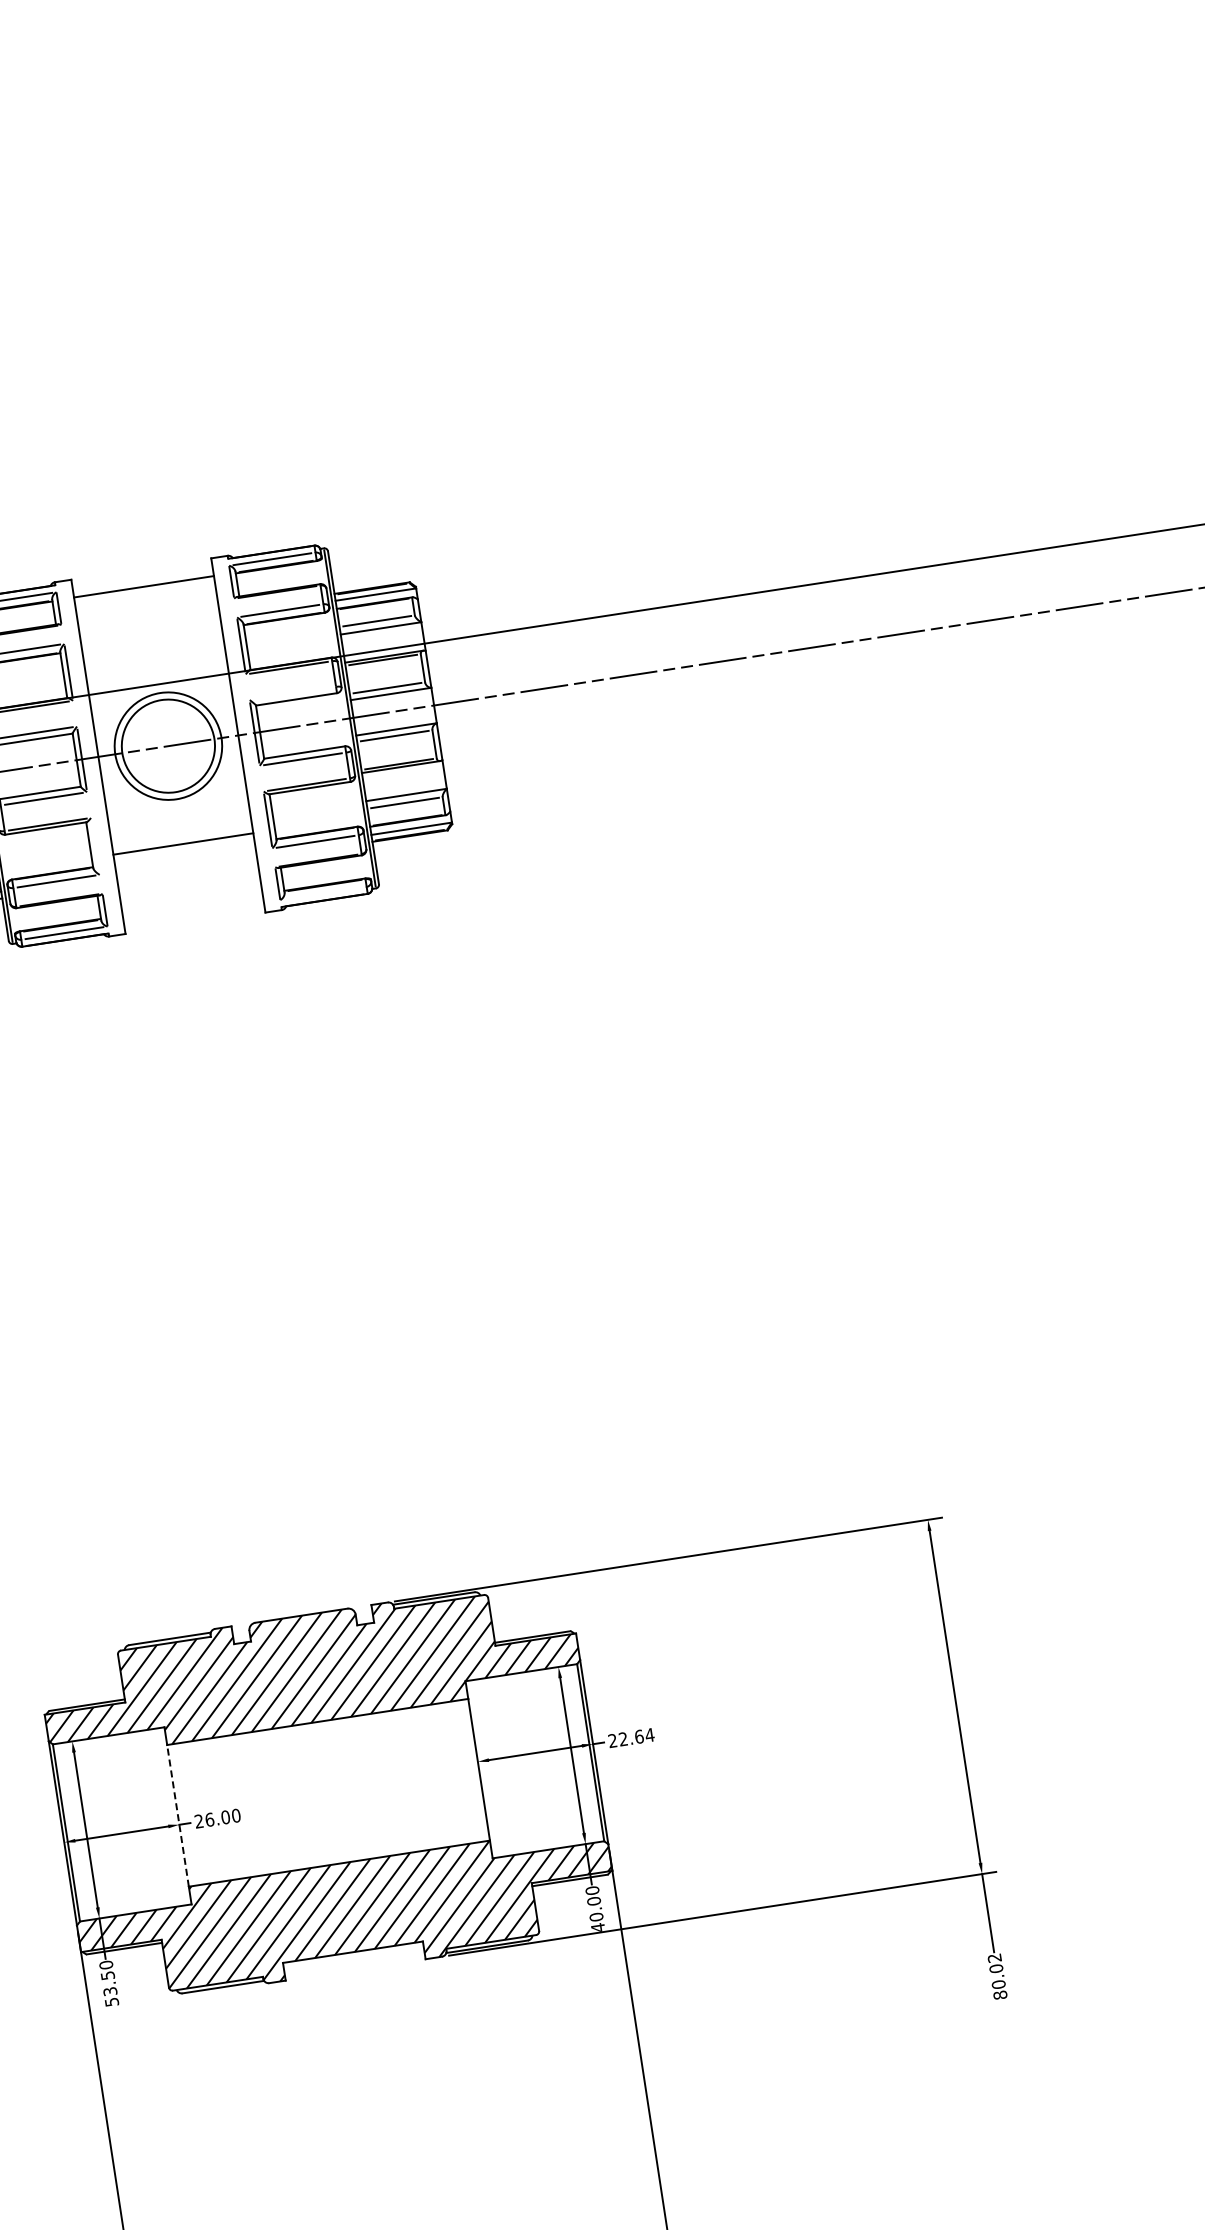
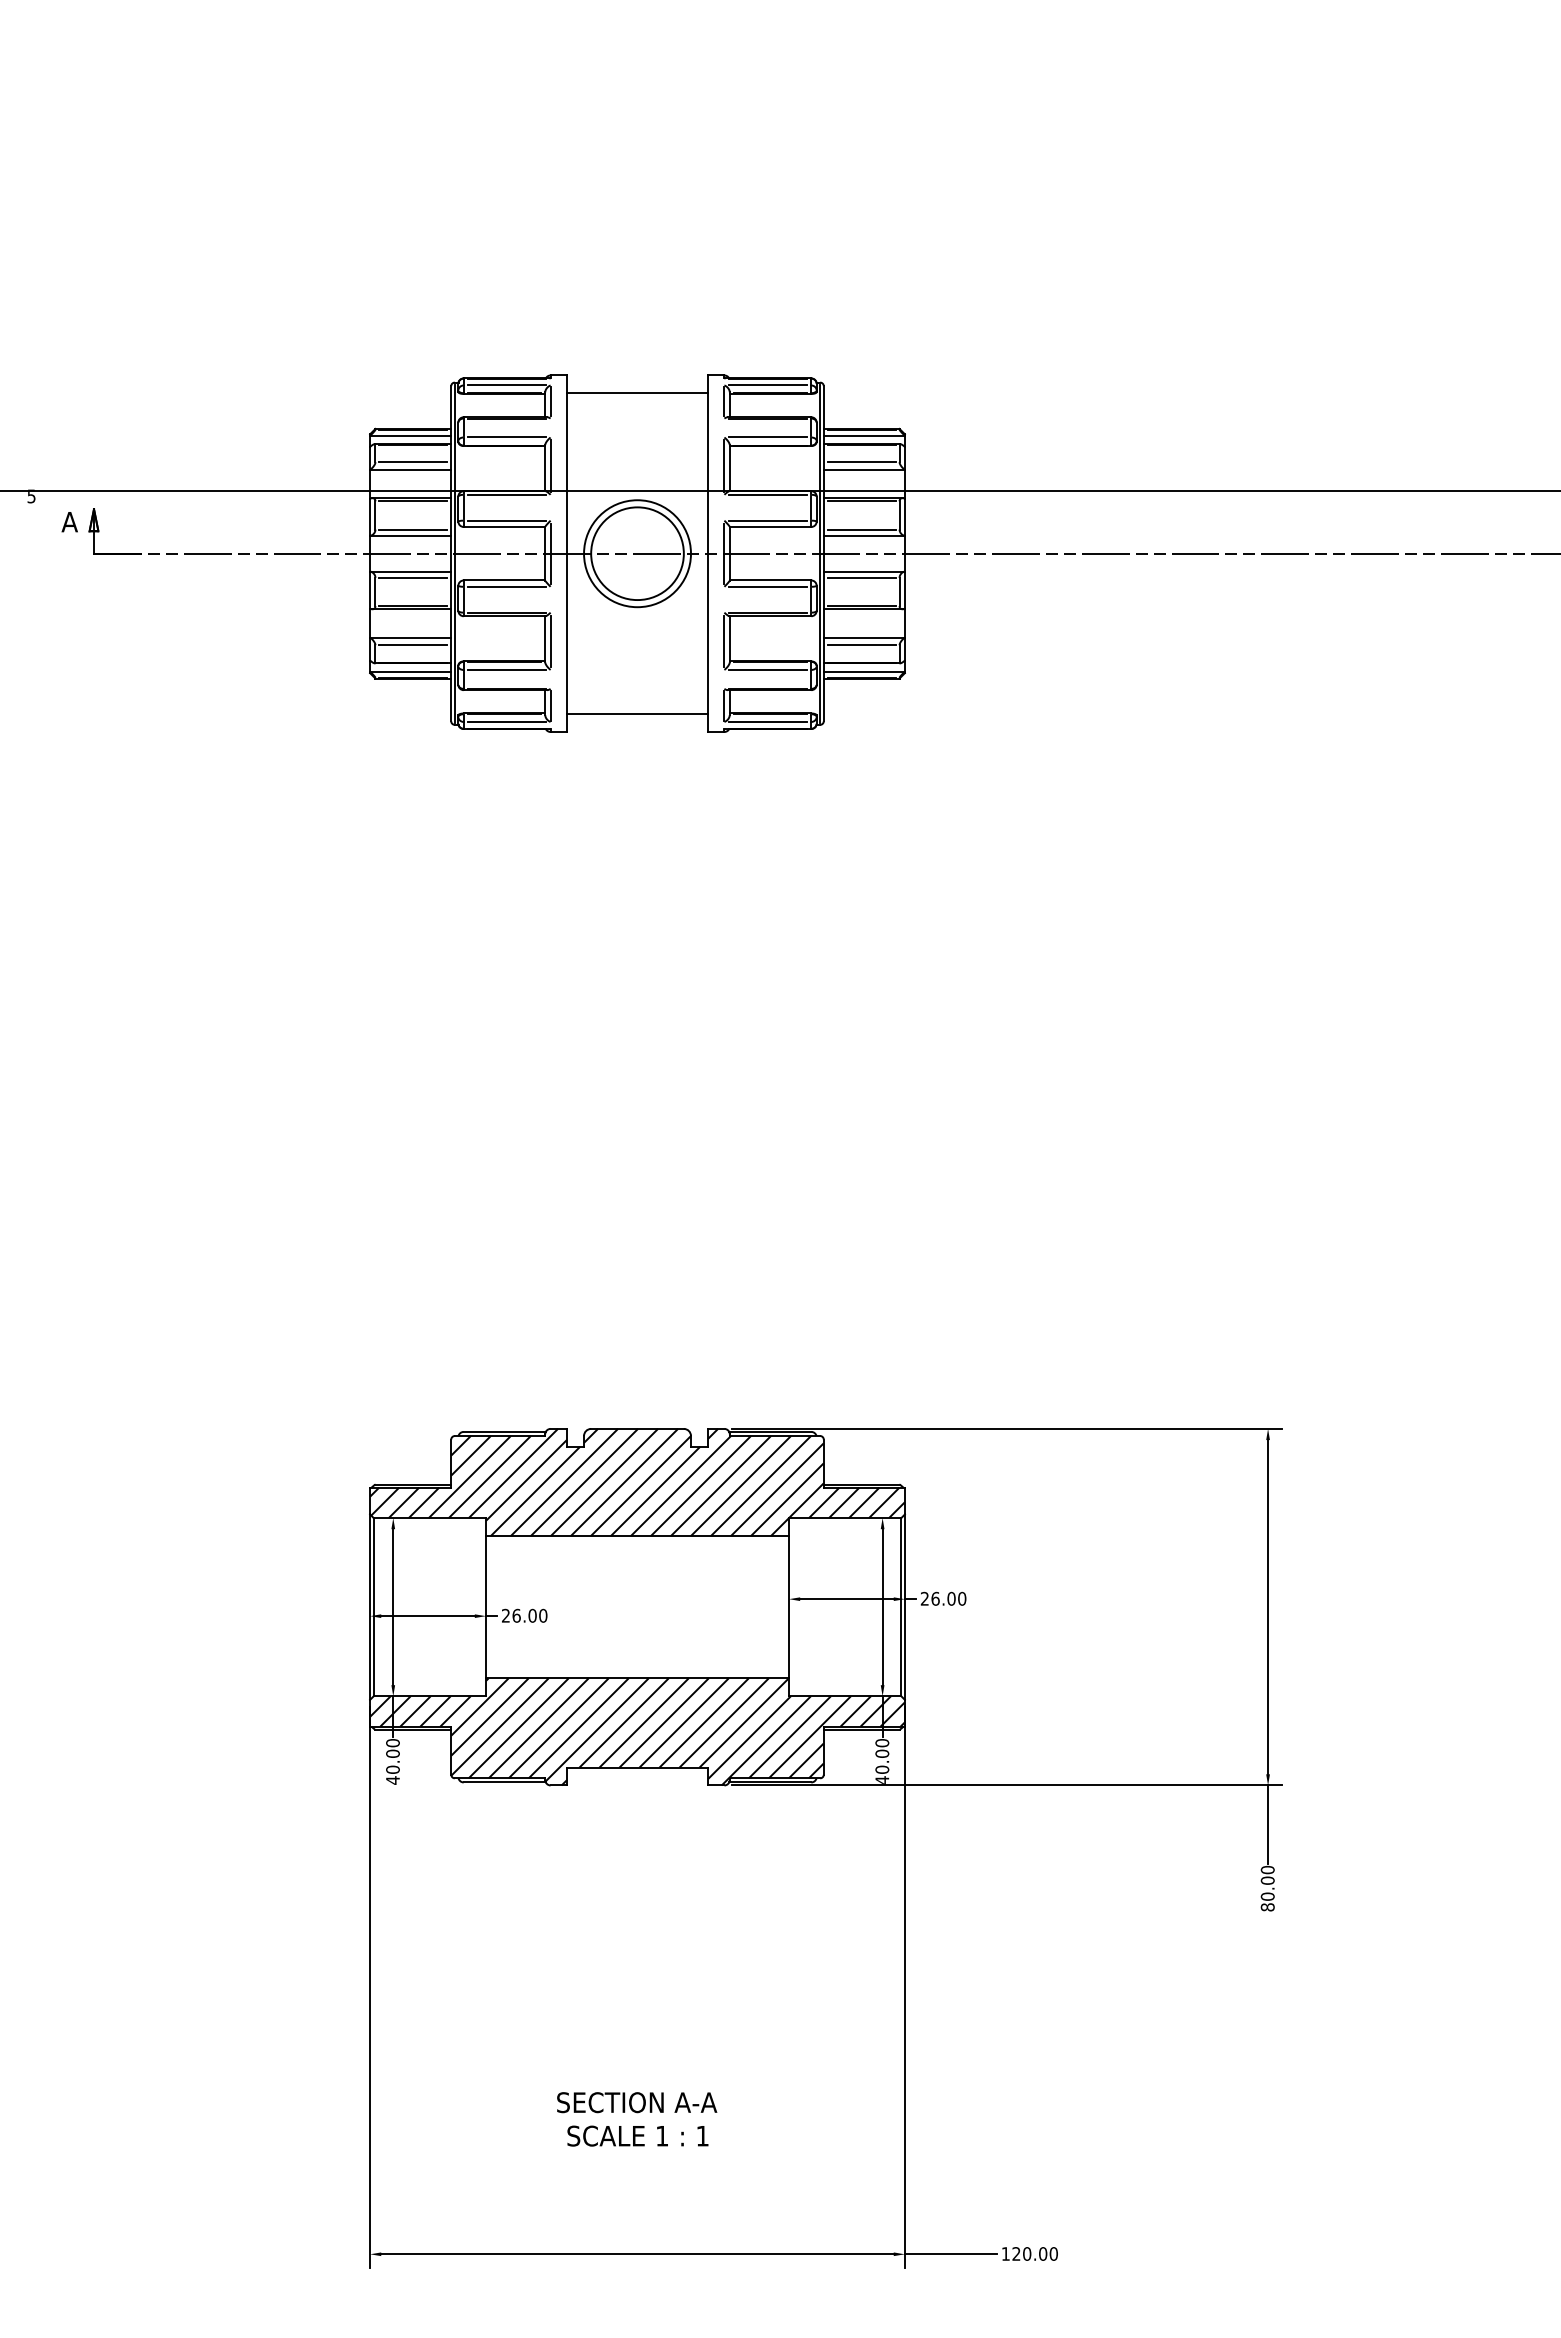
line: (292, 693) -> (767, 520), added
line: (183, 844) -> (637, 714), moved
line: (95, 846) -> (550, 641), added
line: (323, 893) -> (767, 721), added
text: (636, 1736) -> (948, 1598), 22.64 -> 26.00
line: (177, 1815) -> (485, 1606), dashed -> solid
text: (994, 1957) -> (1267, 1869), 80.02 -> 80.00
text: (109, 1988) -> (392, 1766), 53.50 -> 40.00

